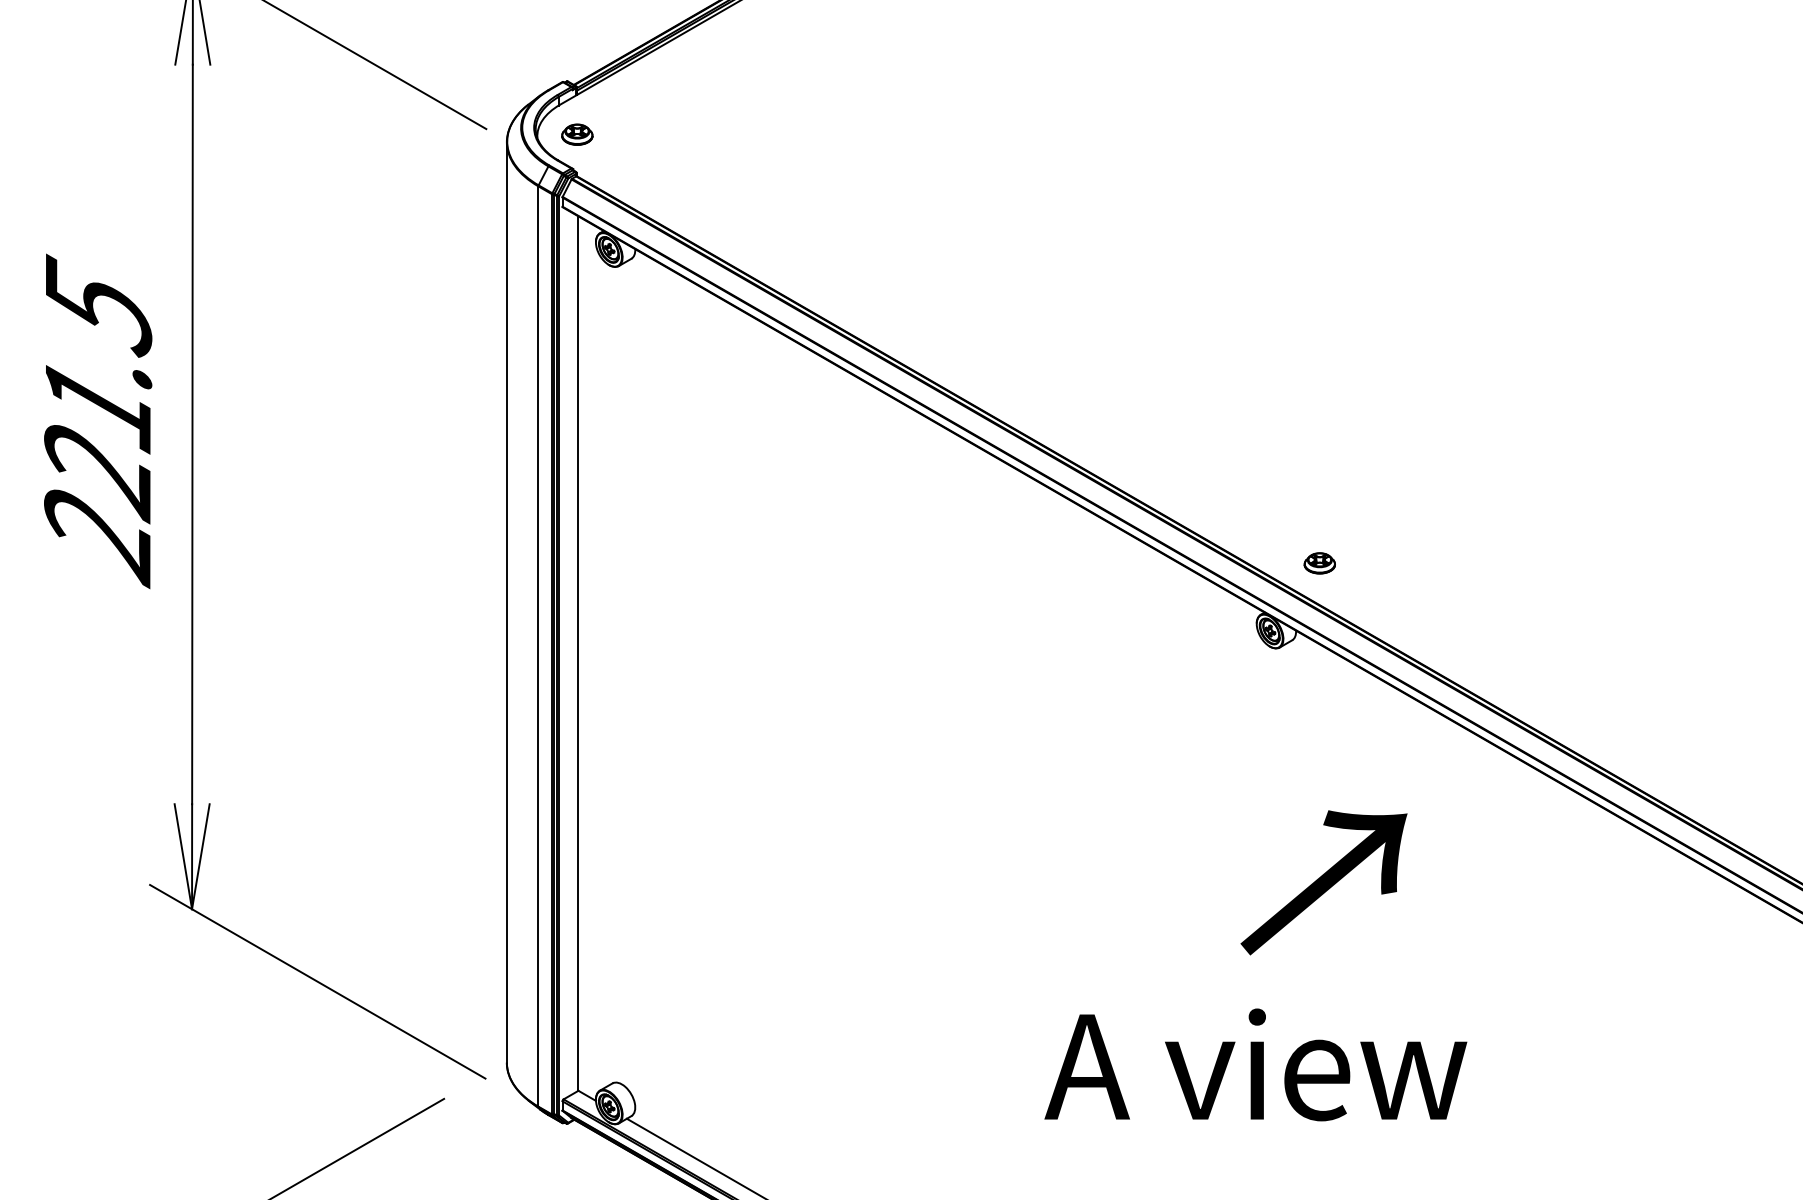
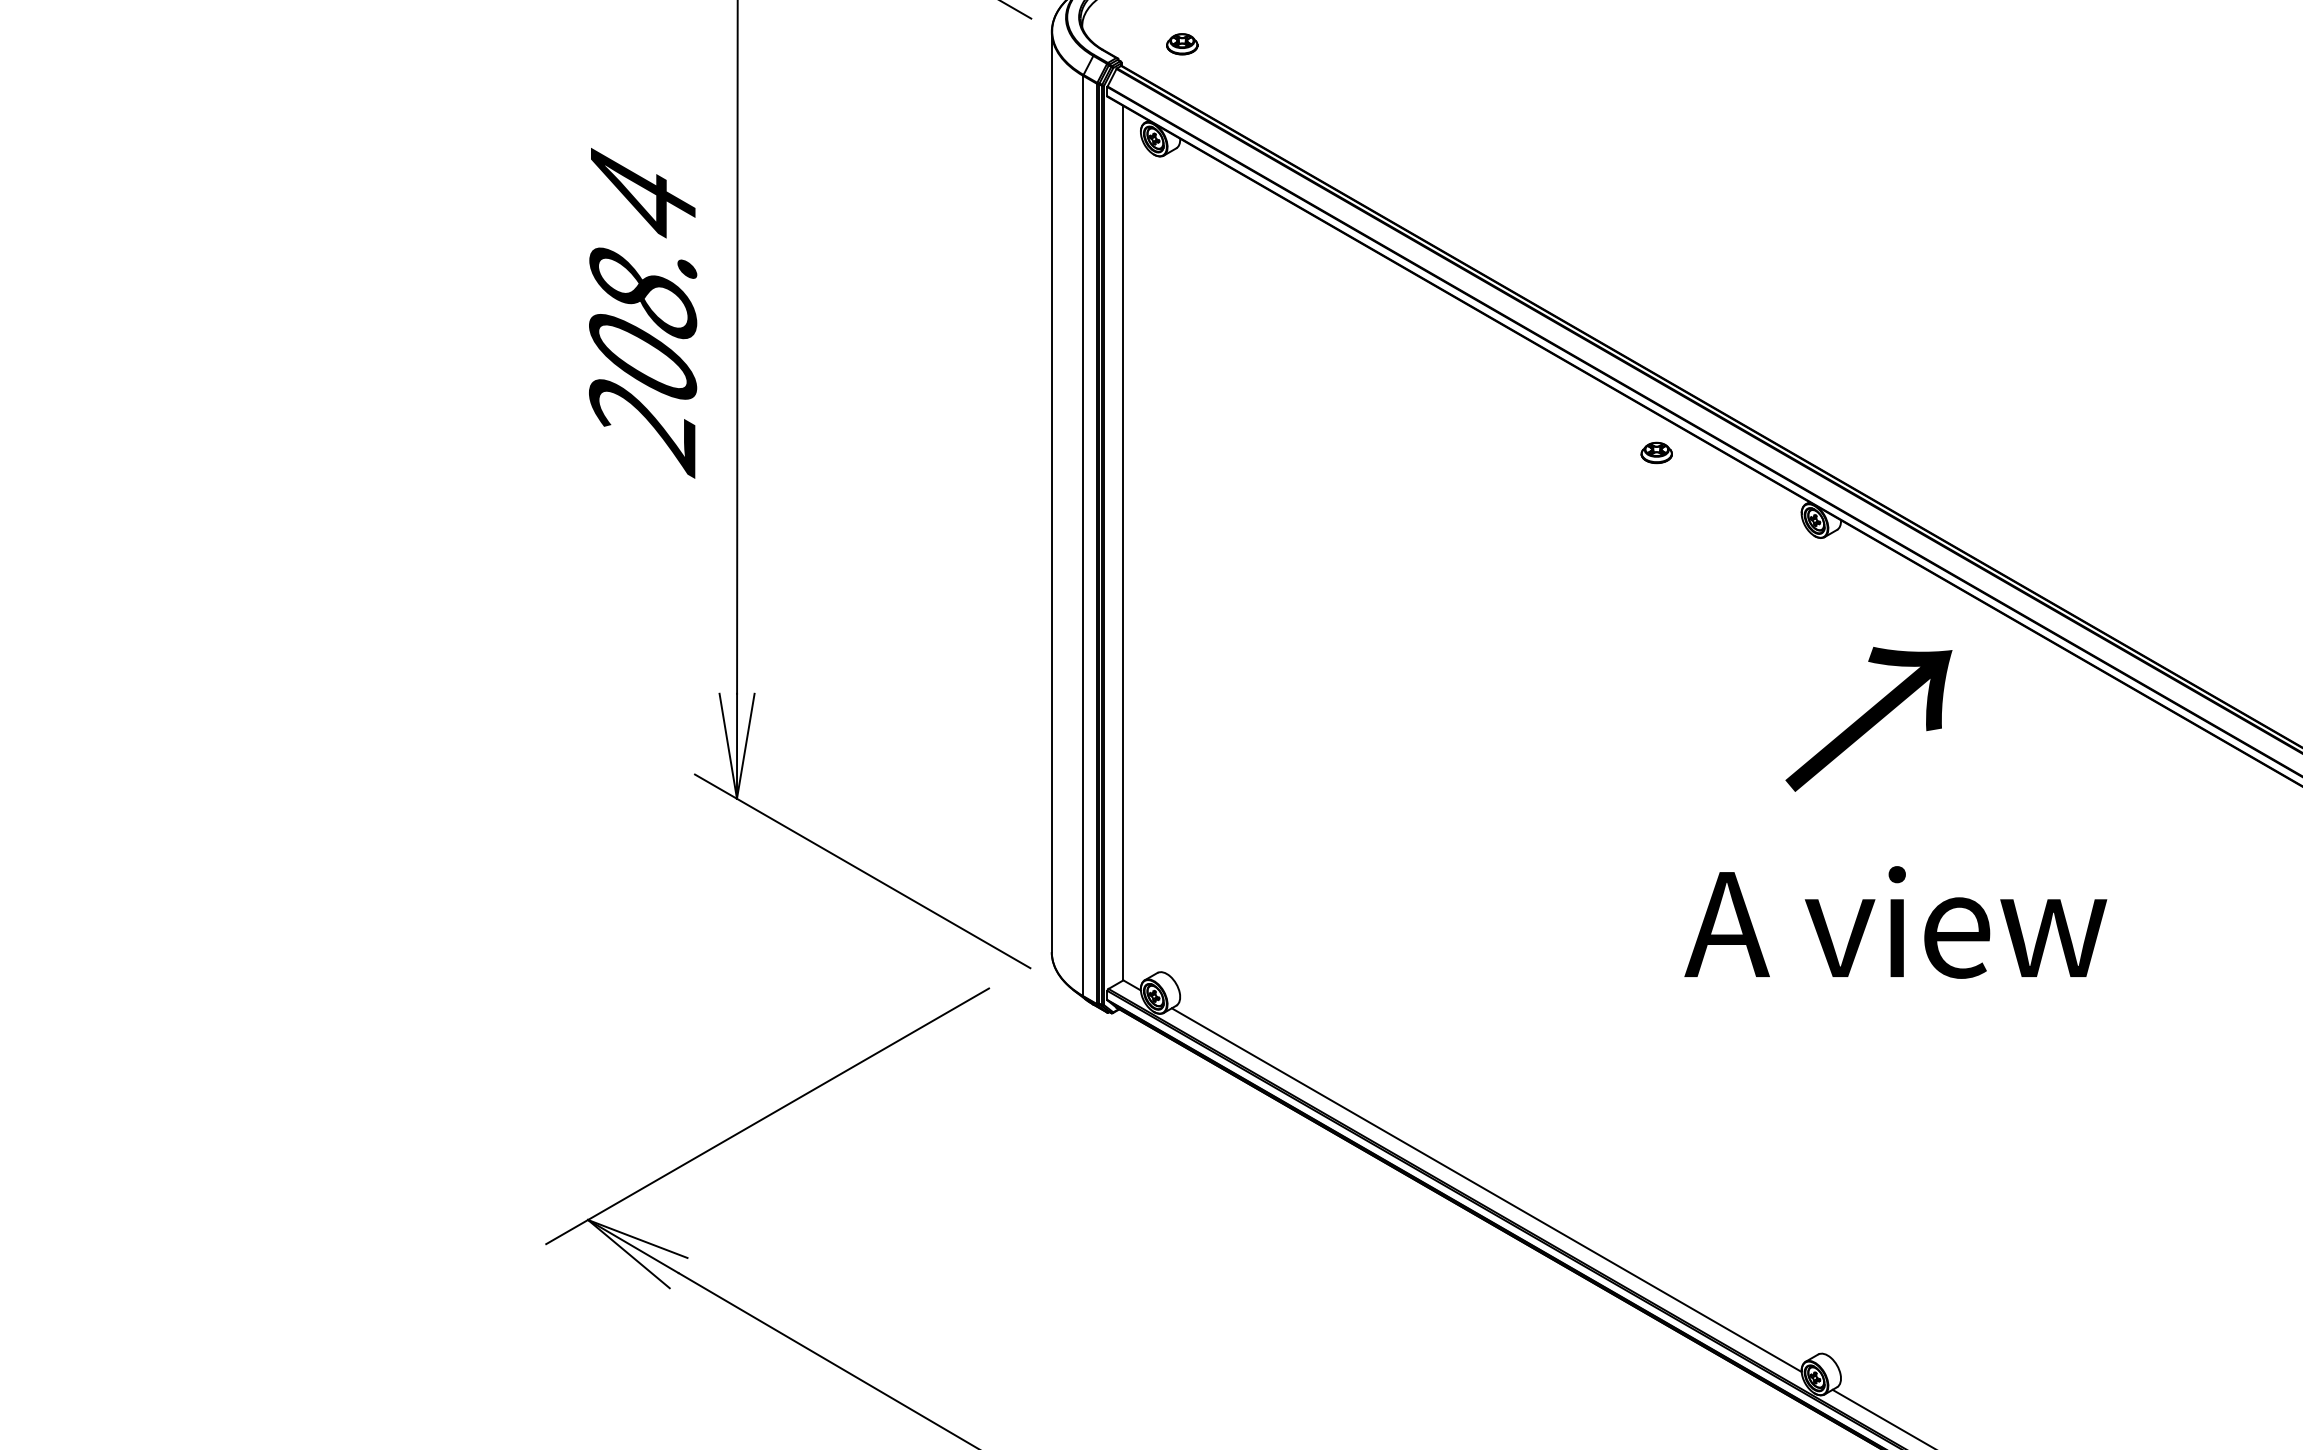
part: (577, 134) -> (1182, 44), moved
text: (98, 388) -> (643, 278), 221.5 -> 208.4
part: (1319, 562) -> (1656, 452), moved
text: (1323, 882) -> (1868, 719), moved
text: (1255, 1064) -> (1895, 922), moved

